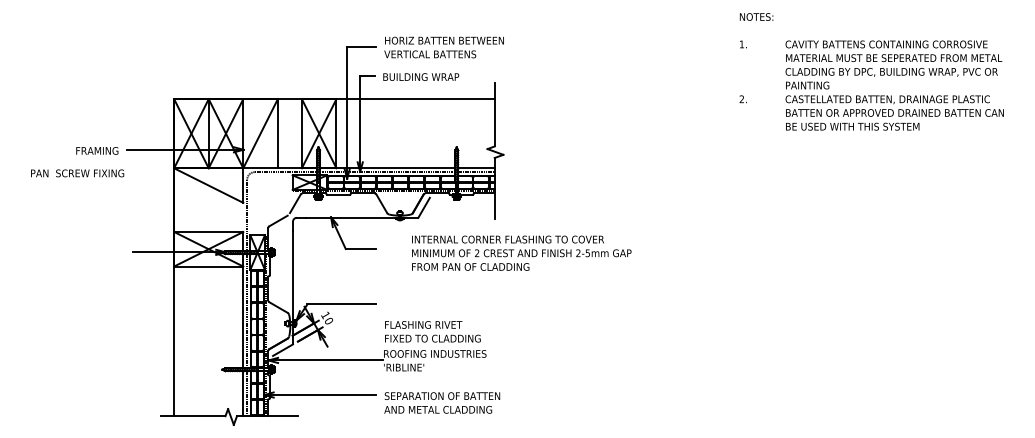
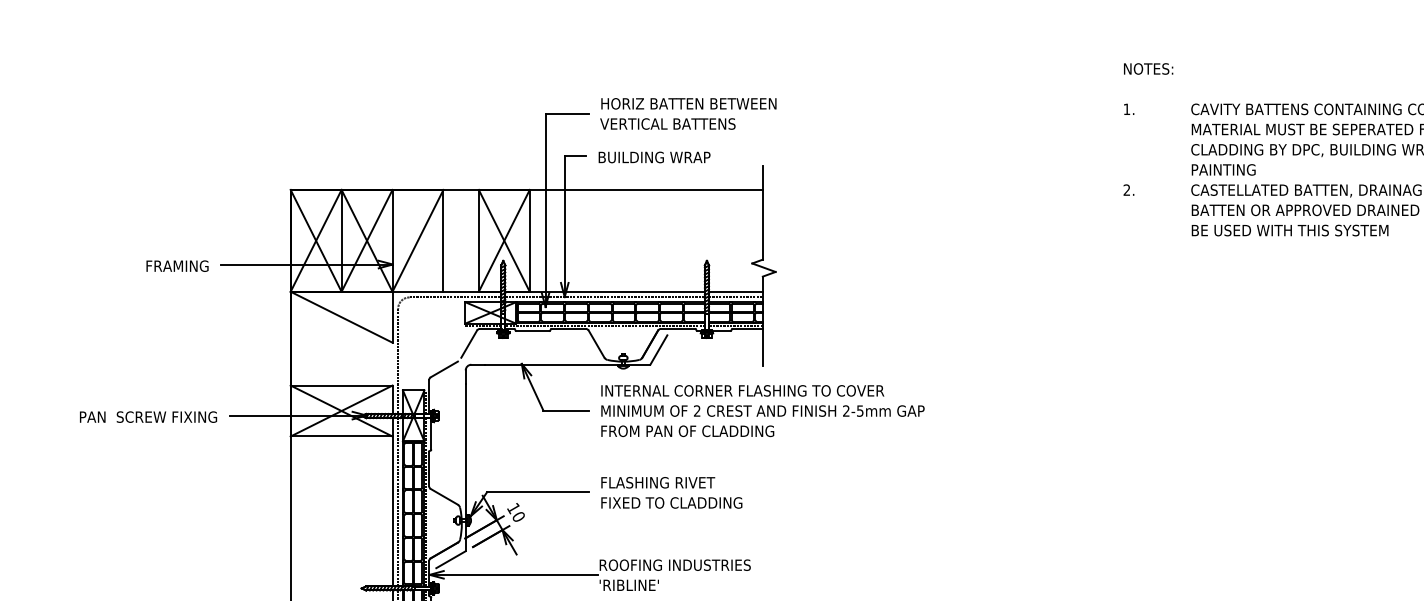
text: (77, 173) -> (148, 417), moved
text: (521, 252) -> (762, 409), moved
text: (432, 331) -> (671, 492), moved

